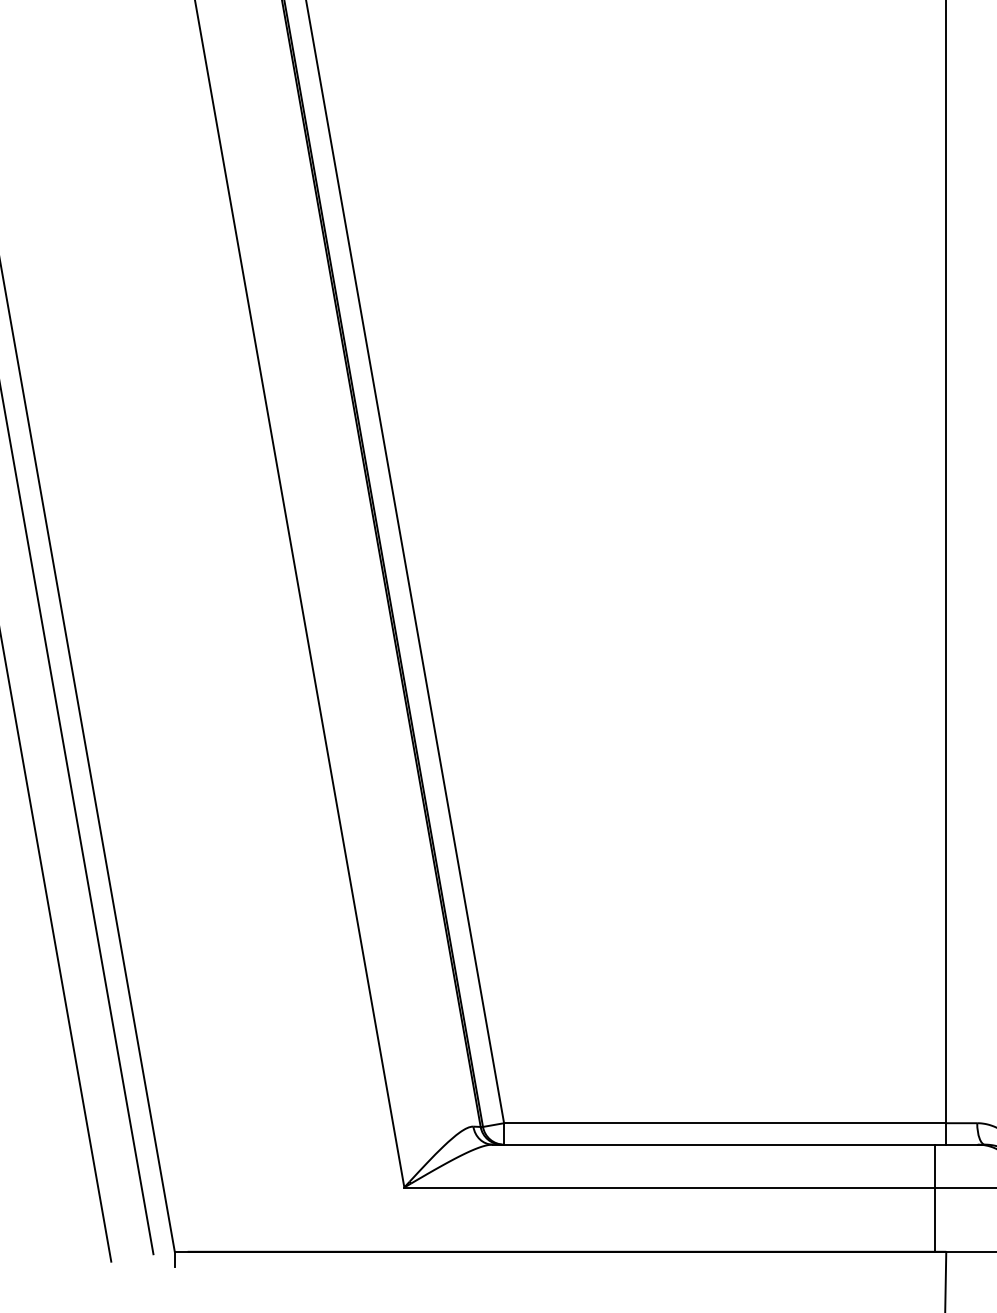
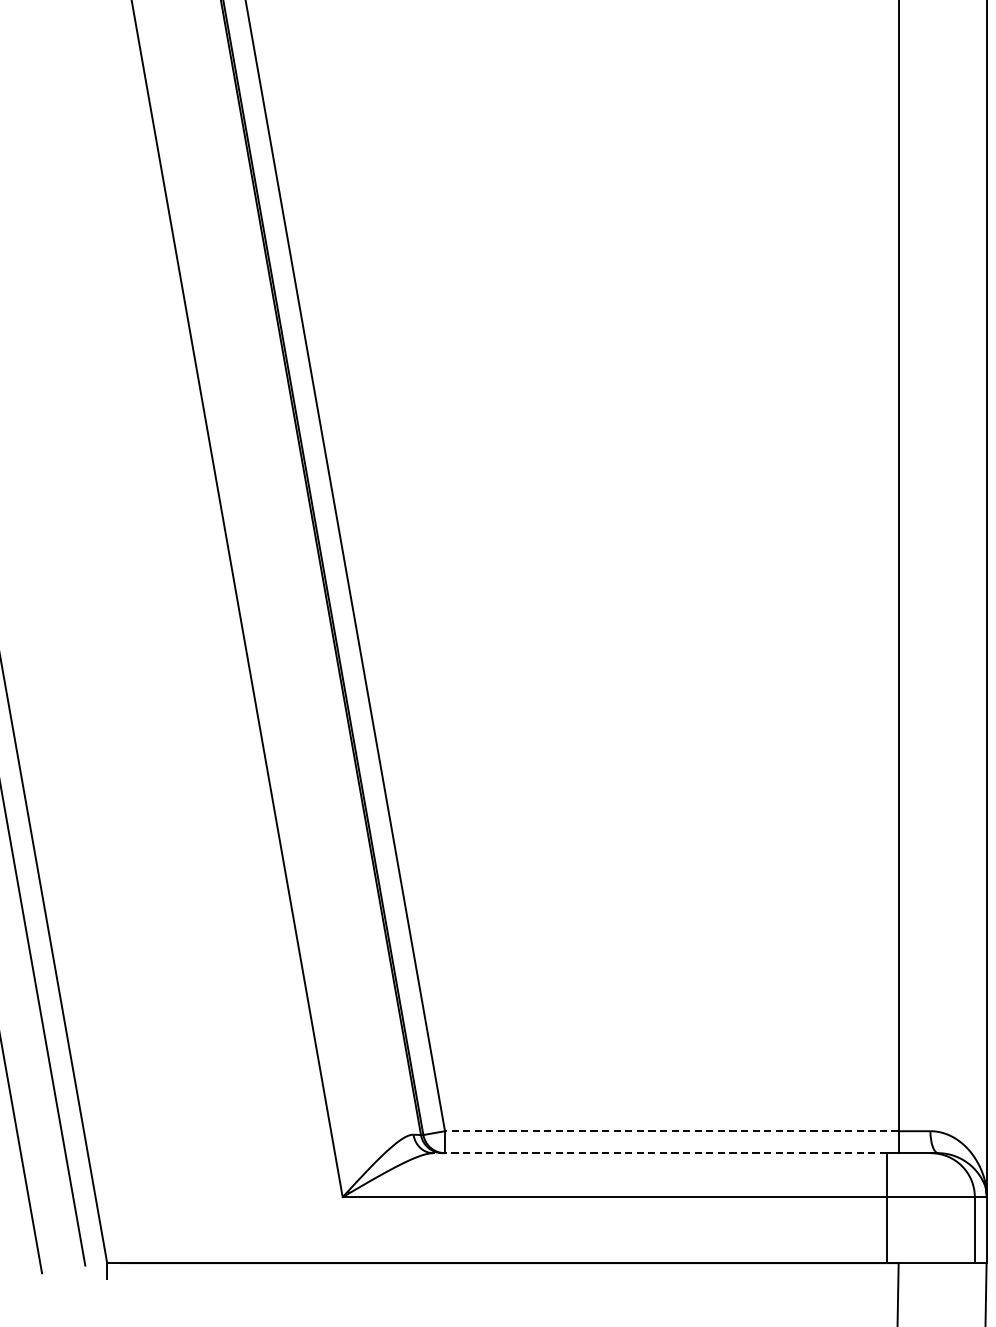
line: (724, 1123) -> (671, 1131), solid -> dashed
line: (713, 1144) -> (659, 1153), solid -> dashed

